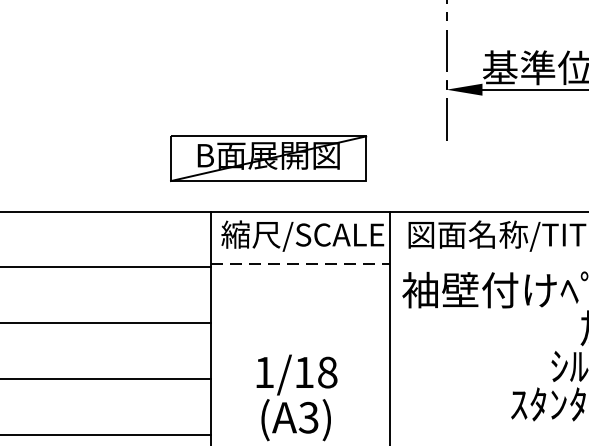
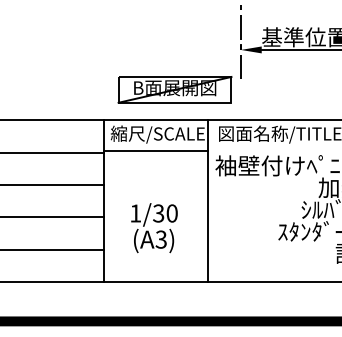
part: (267, 158) -> (174, 89), moved
line: (300, 263) -> (156, 150), dashed -> solid
text: (316, 372) -> (165, 213), 1/18 -> 1/30

